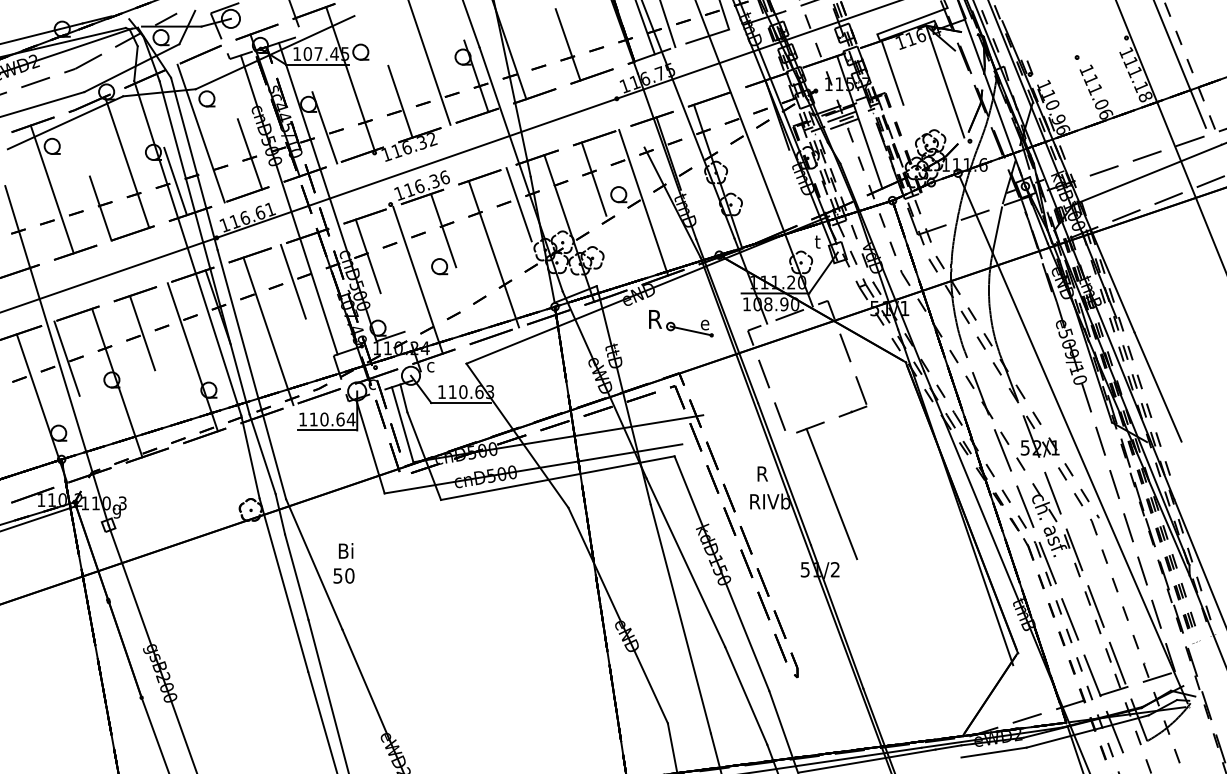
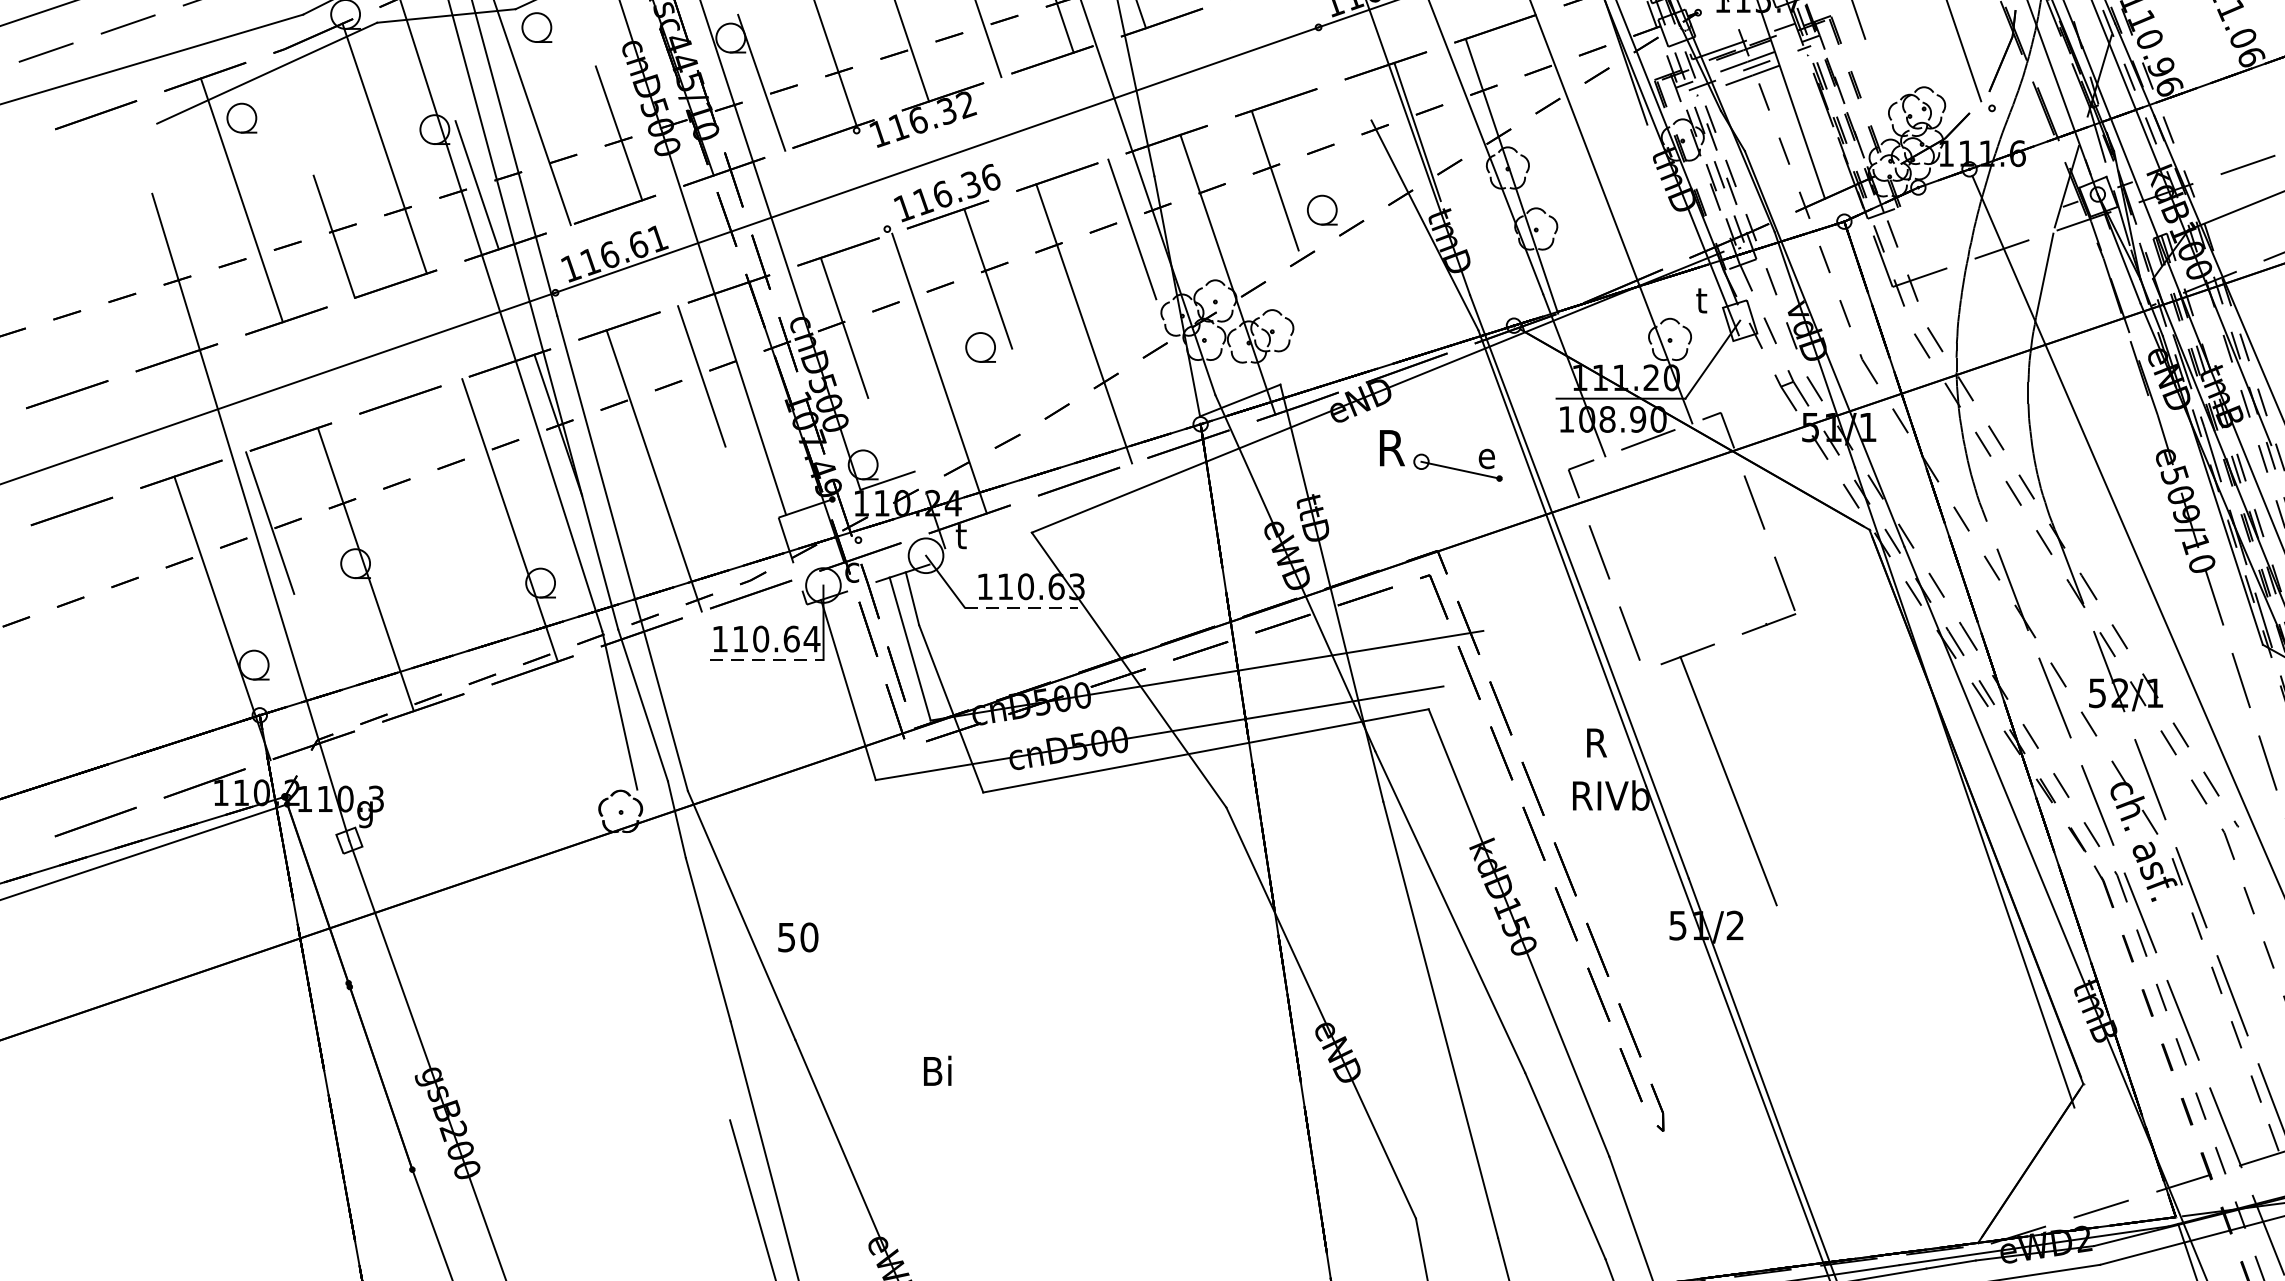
line: (643, 202) -> (1369, 225), removed
line: (142, 333) -> (413, 475), removed
text: (430, 366) -> (963, 537), c -> t
line: (460, 403) -> (1020, 608), solid -> dashed
line: (327, 430) -> (766, 660), solid -> dashed
text: (346, 550) -> (938, 1070), moved
line: (283, 584) -> (682, 953), removed

